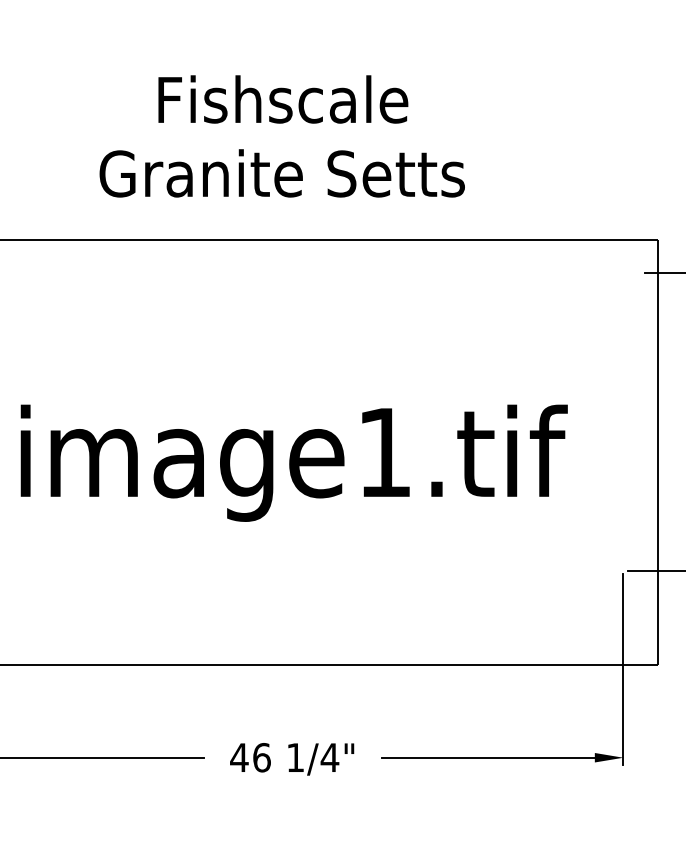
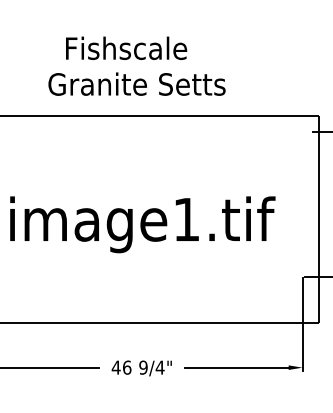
text: (283, 97) -> (126, 47), moved
text: (295, 757) -> (143, 367), 1/4" -> 9/4"

